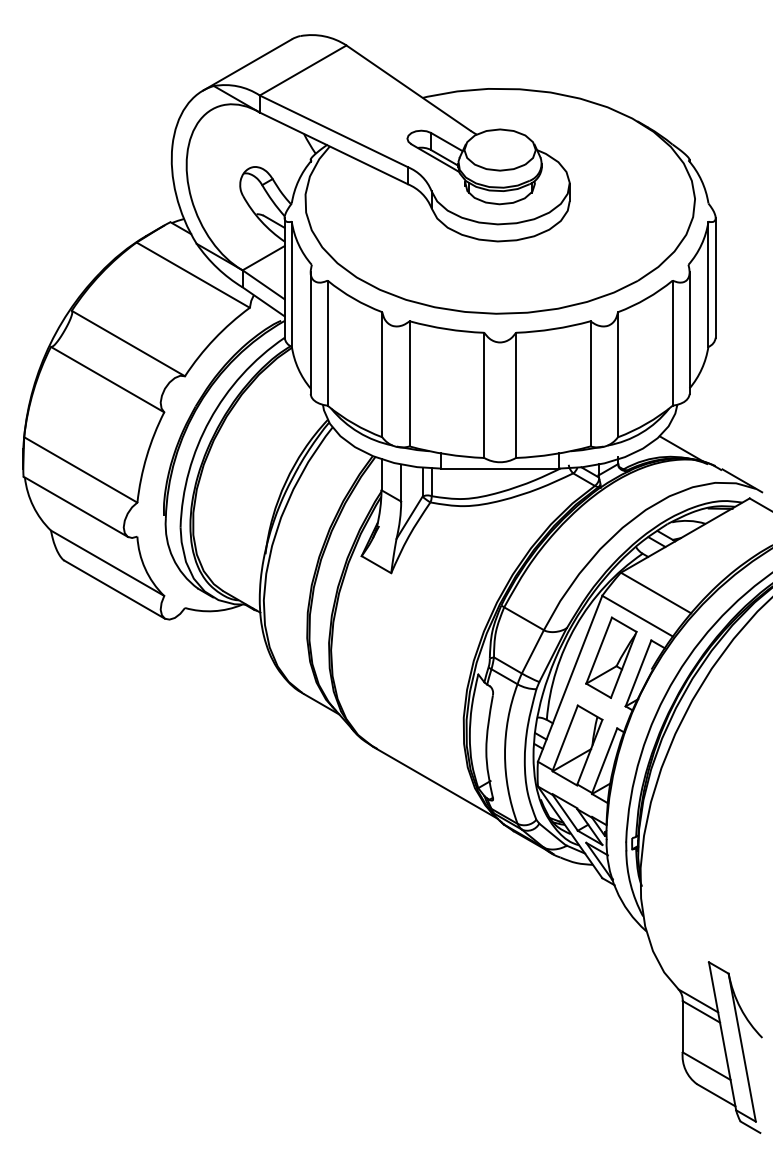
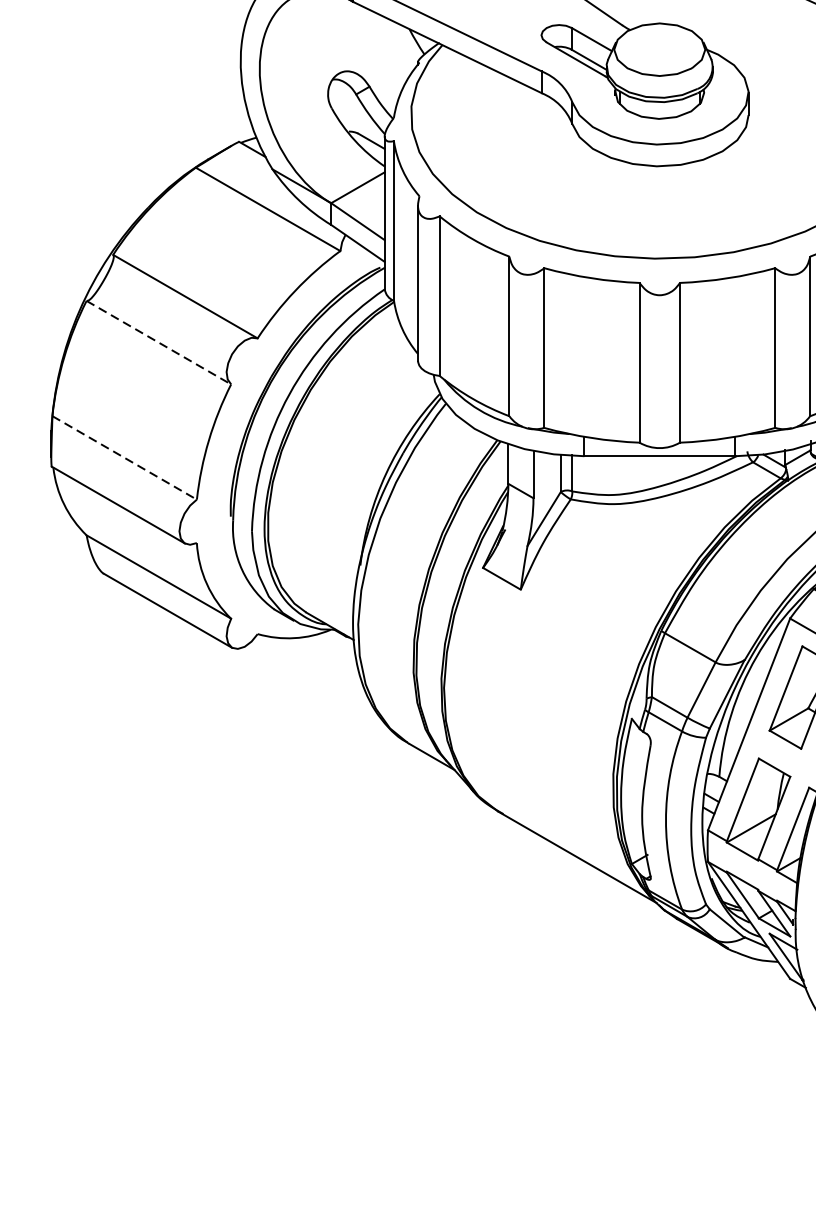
line: (108, 379) -> (160, 342), solid -> dashed
line: (81, 470) -> (125, 458), solid -> dashed

